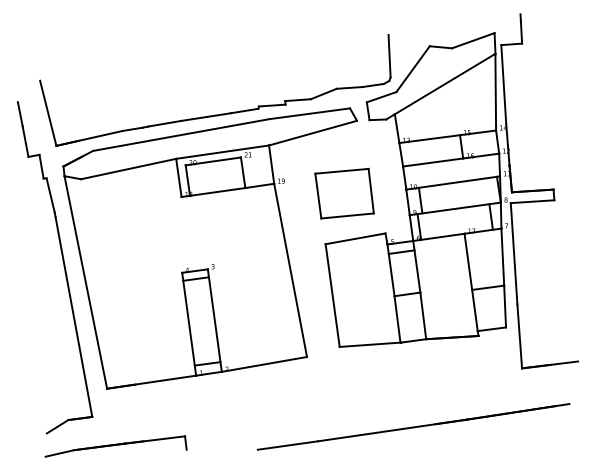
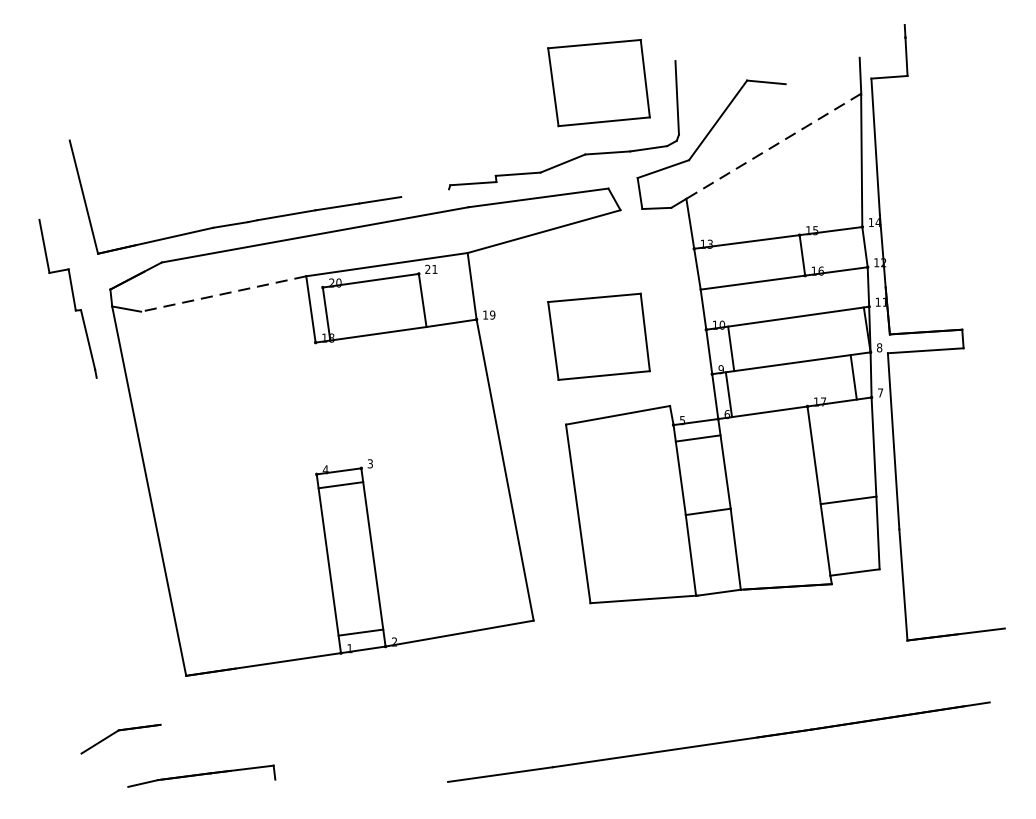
line: (473, 40) -> (823, 70), removed
part: (344, 47) -> (598, 82), added
line: (445, 84) -> (774, 147), solid -> dashed
line: (244, 110) -> (425, 192), removed
line: (19, 114) -> (33, 199), removed
line: (128, 169) -> (223, 294), solid -> dashed
line: (73, 316) -> (127, 550), removed
part: (115, 446) -> (200, 776), size x0.6

